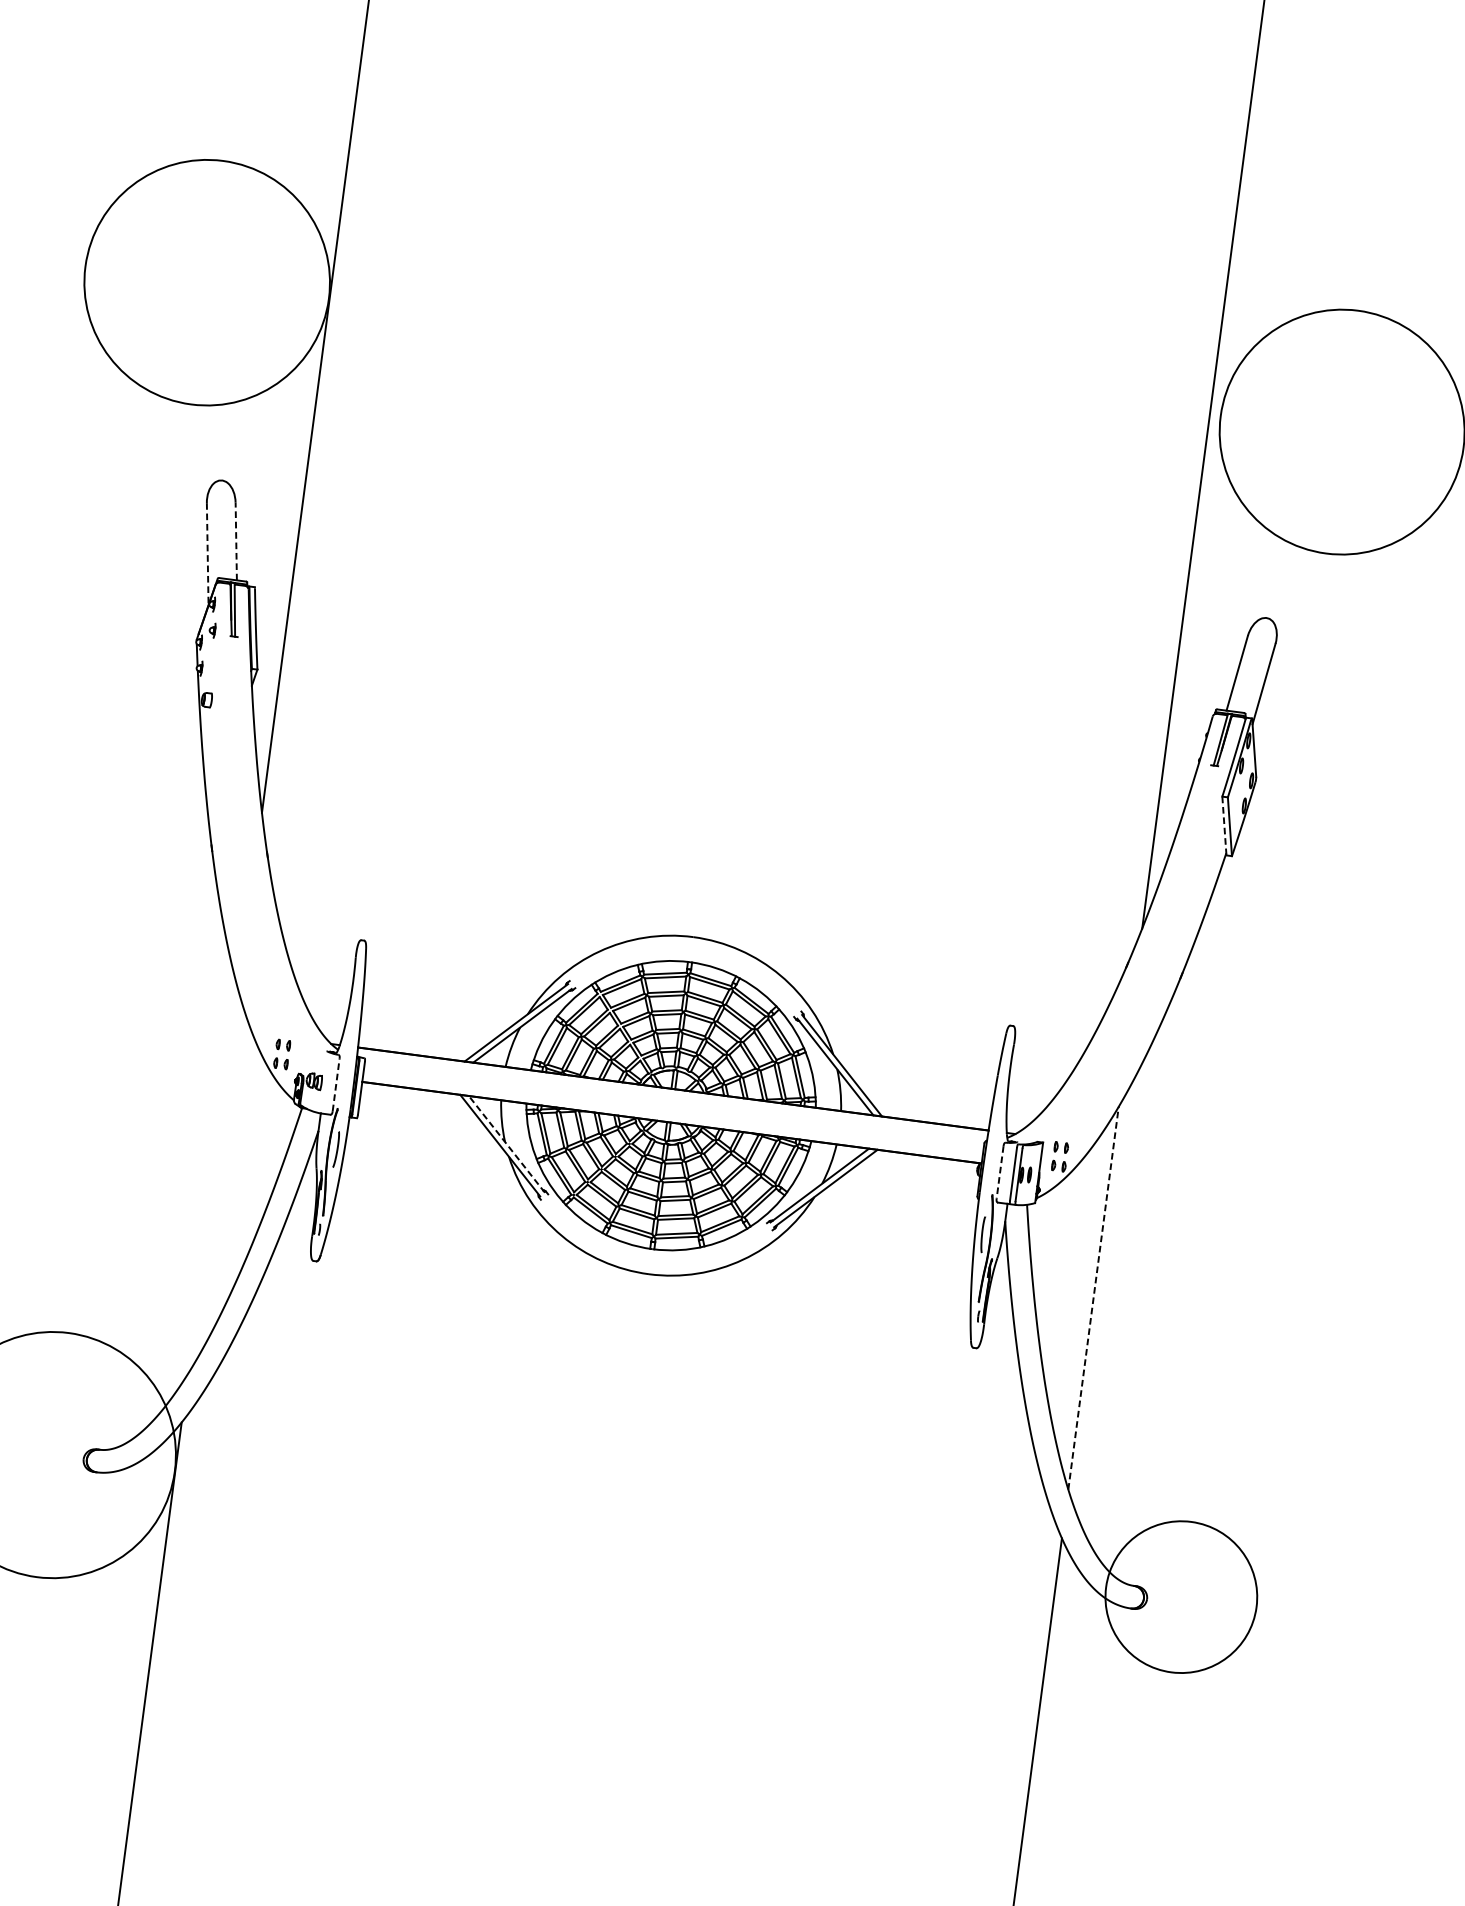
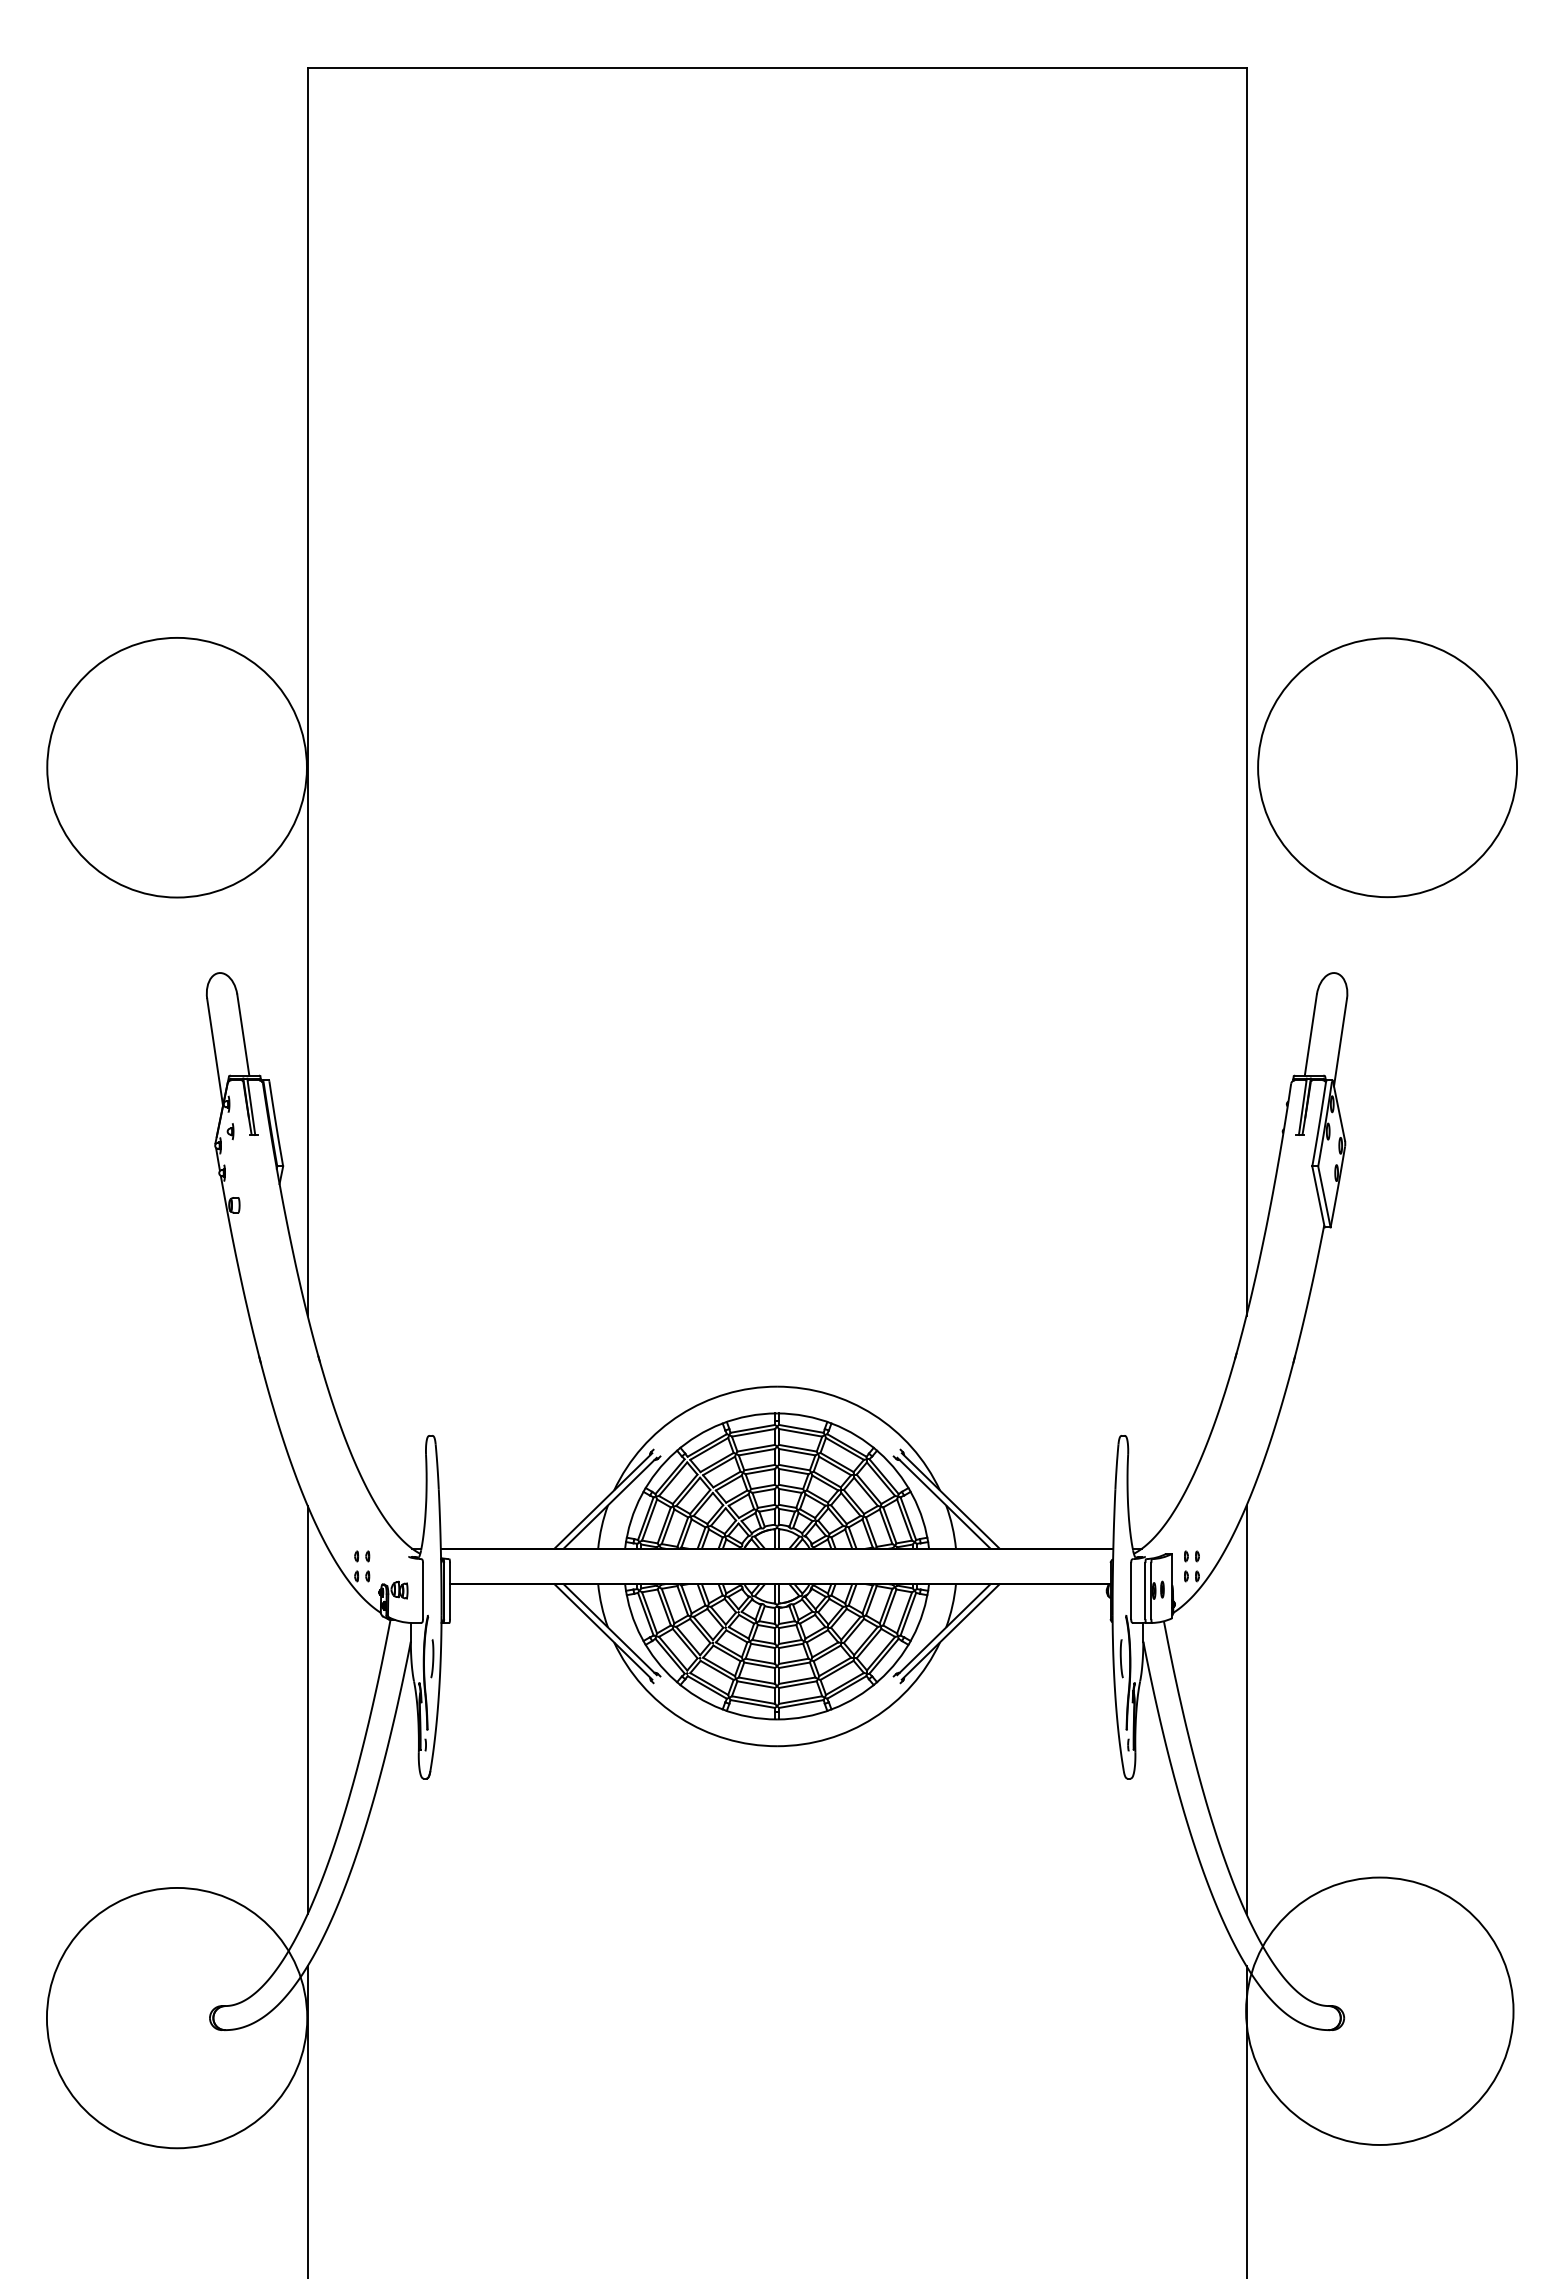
line: (236, 541) -> (243, 1034), dashed -> solid
line: (208, 554) -> (215, 1052), dashed -> solid
line: (1224, 826) -> (1318, 1197), dashed -> solid
line: (336, 1085) -> (423, 1591), dashed -> solid
line: (506, 1144) -> (609, 1629), dashed -> solid
line: (1000, 1172) -> (1131, 1591), dashed -> solid
line: (213, 1181) -> (307, 1709), added
line: (1093, 1297) -> (1246, 1709), dashed -> solid
circle: (1181, 1596) -> (1379, 2010), size x1.67

